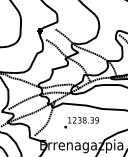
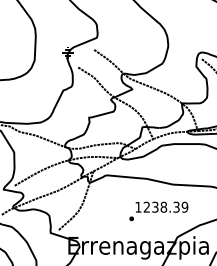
text: (81, 122) -> (158, 210), moved

